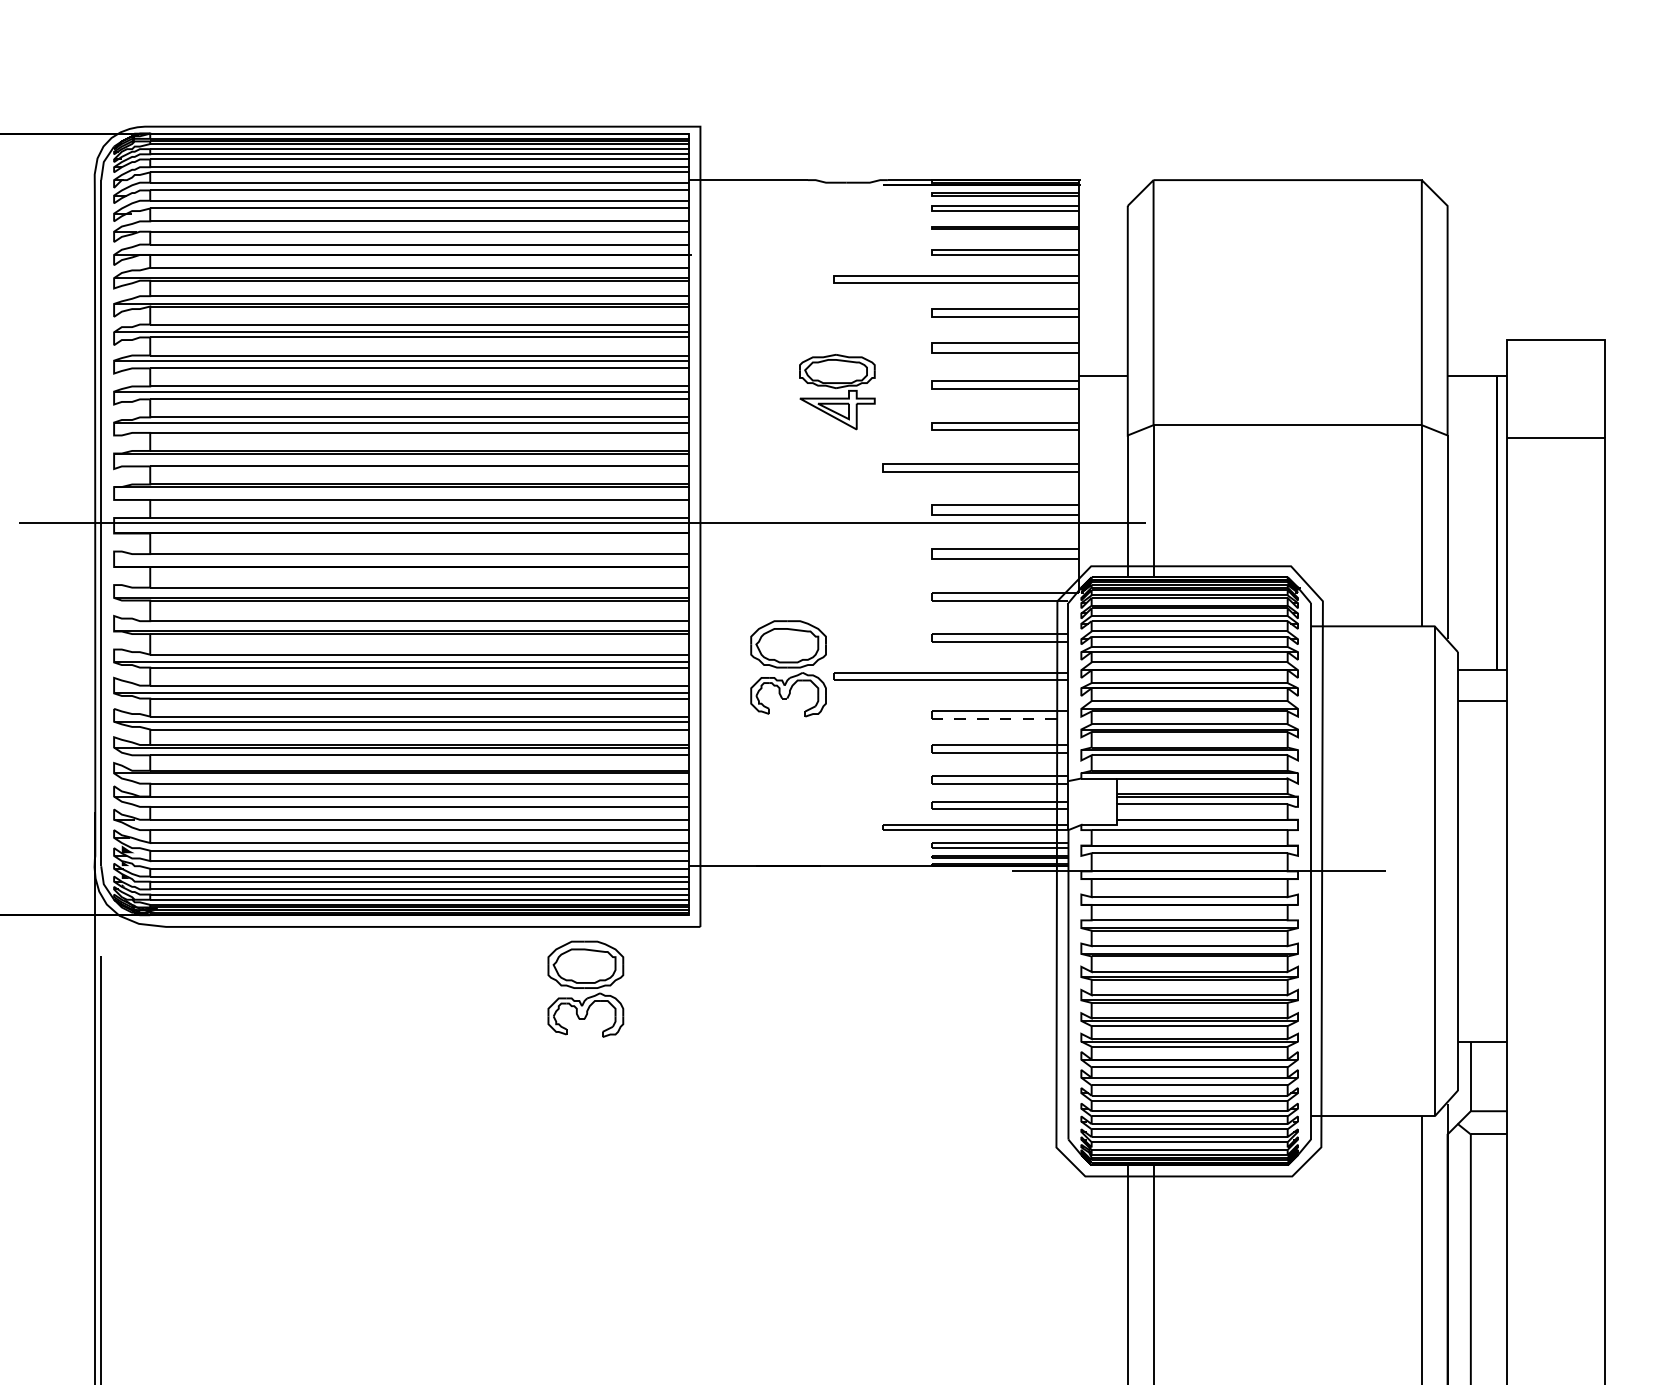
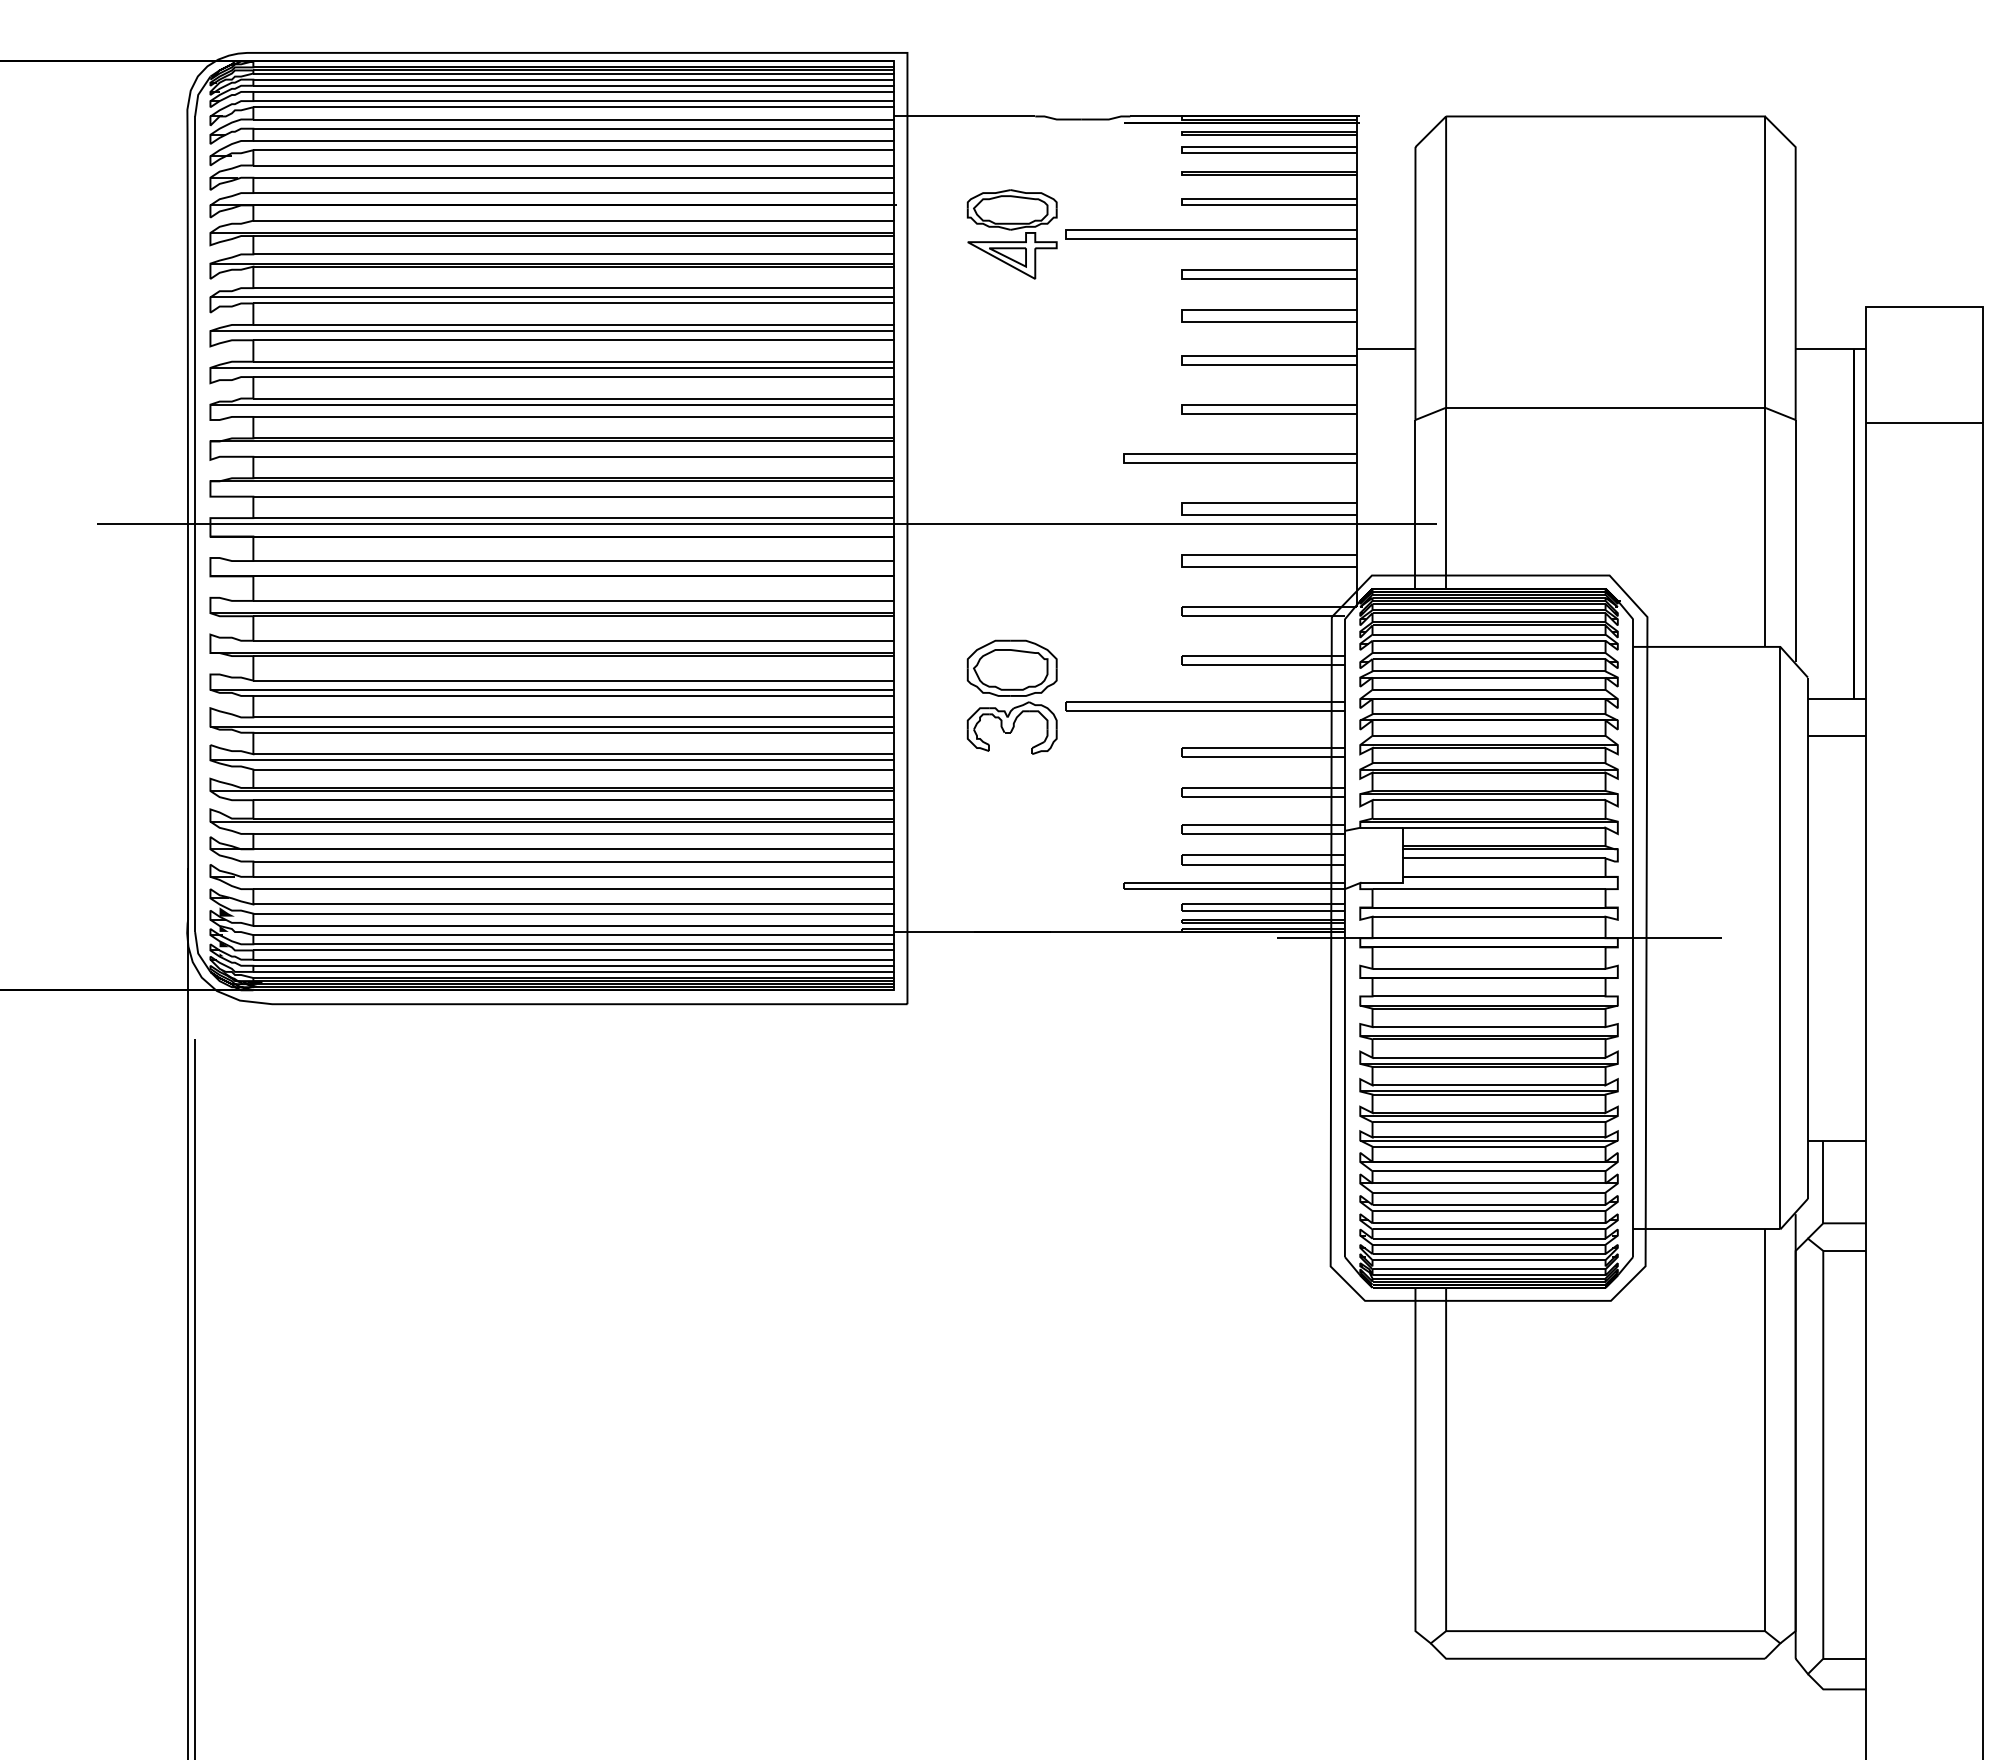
part: (836, 392) -> (1011, 234), moved
line: (1000, 719) -> (1264, 757), dashed -> solid
part: (585, 988) -> (770, 1077), removed

